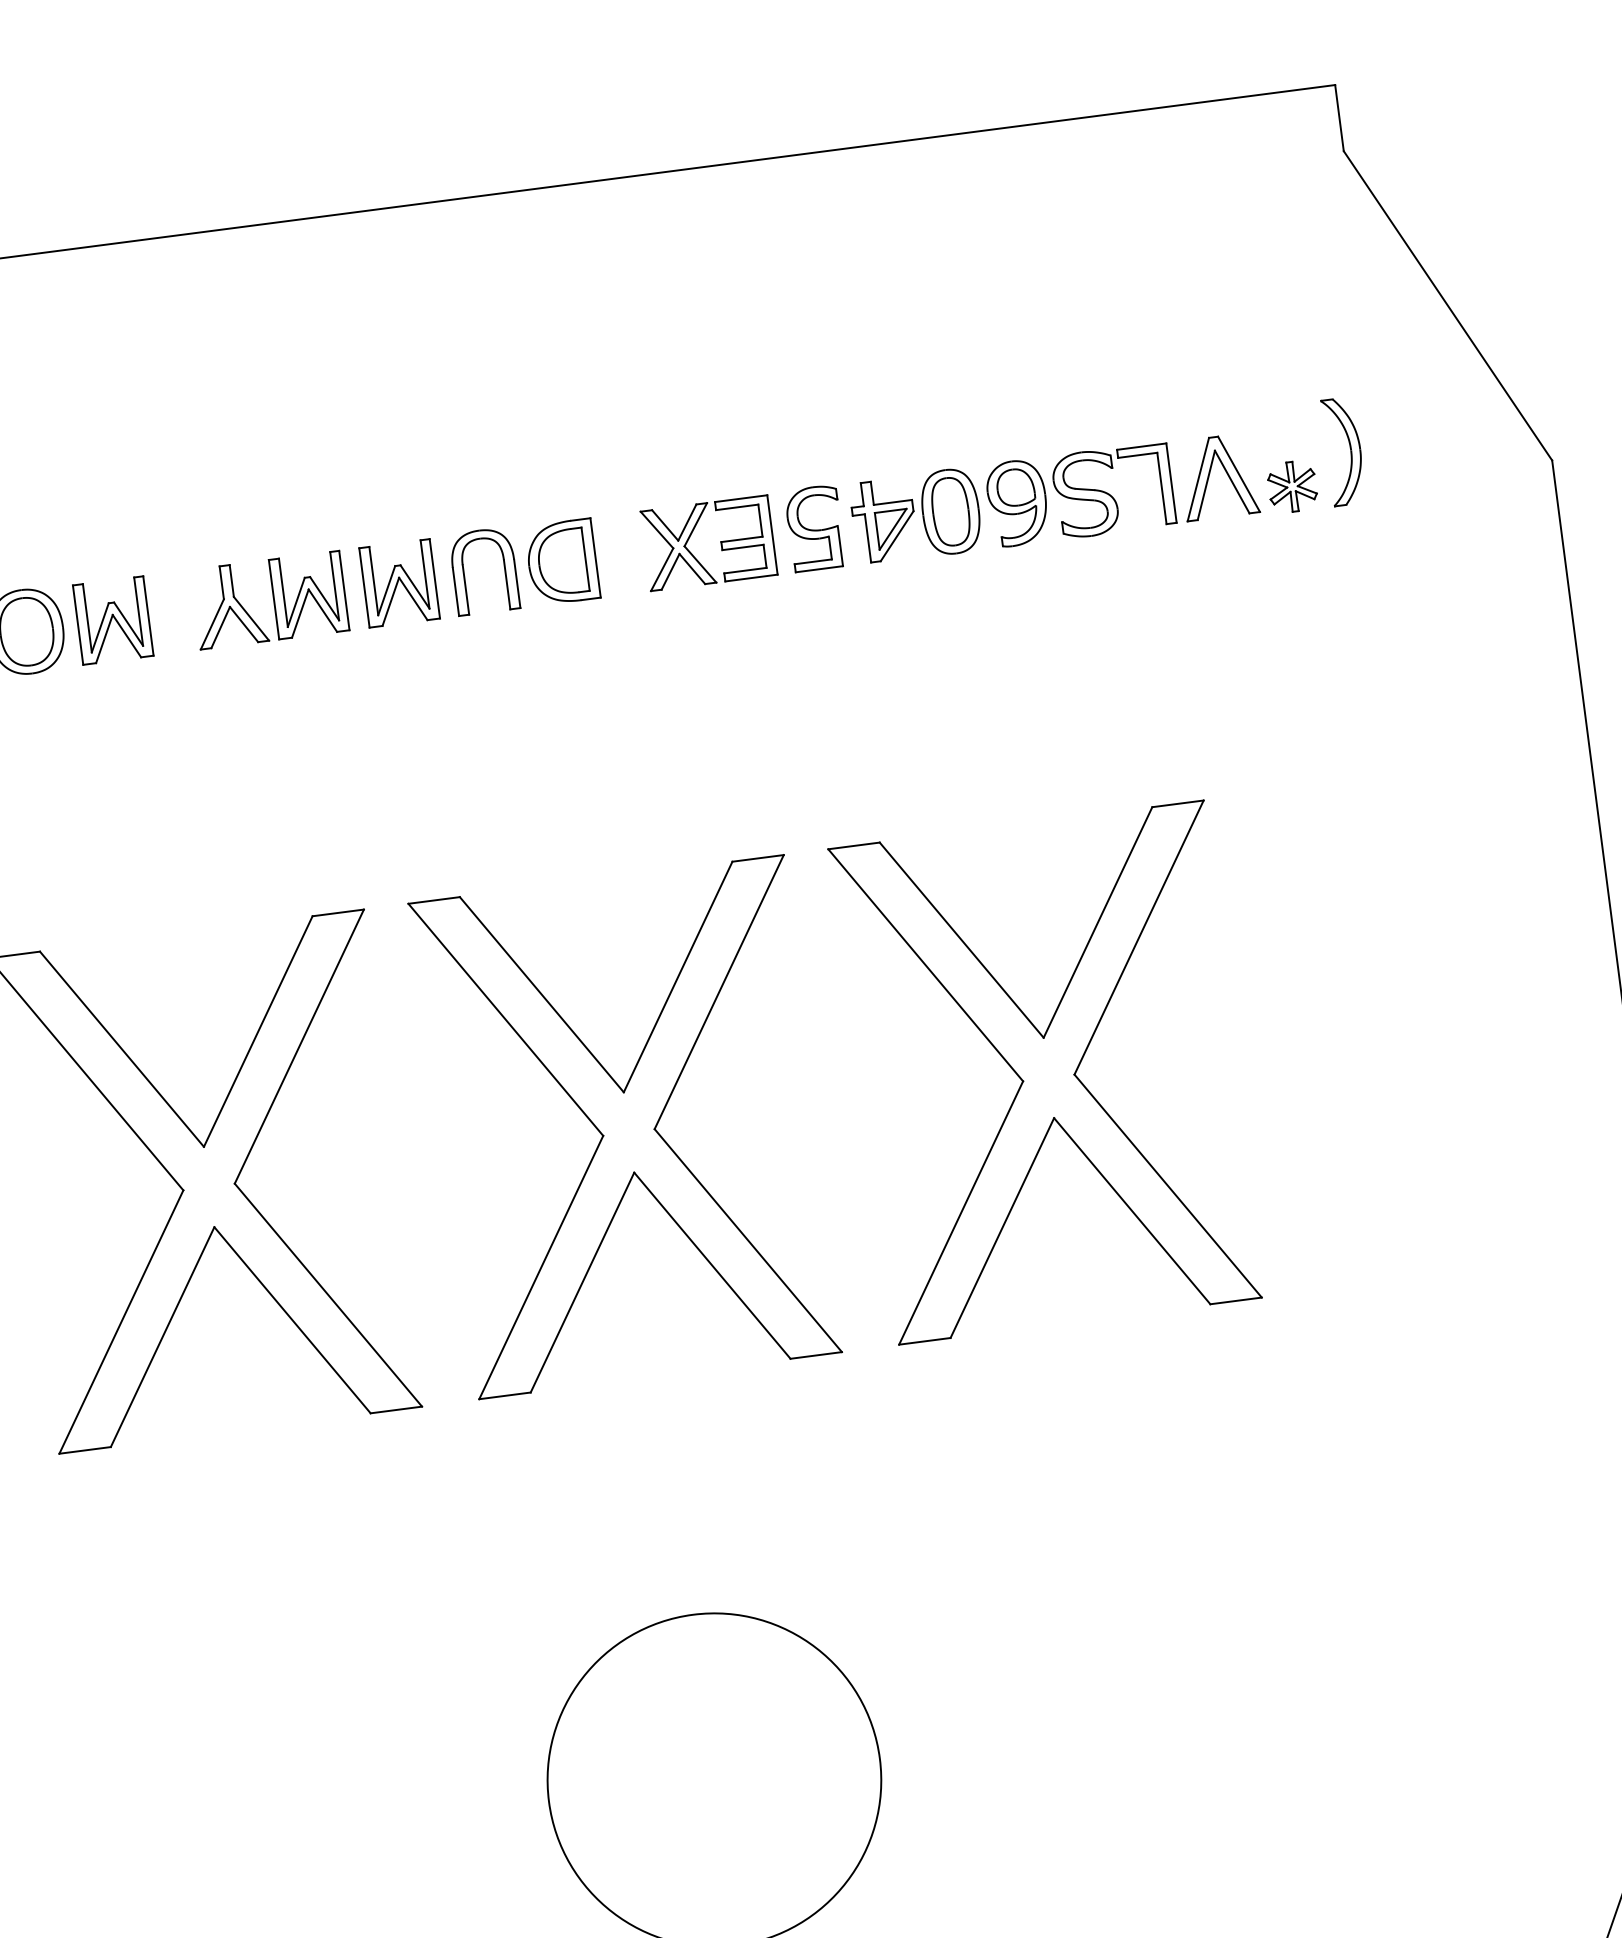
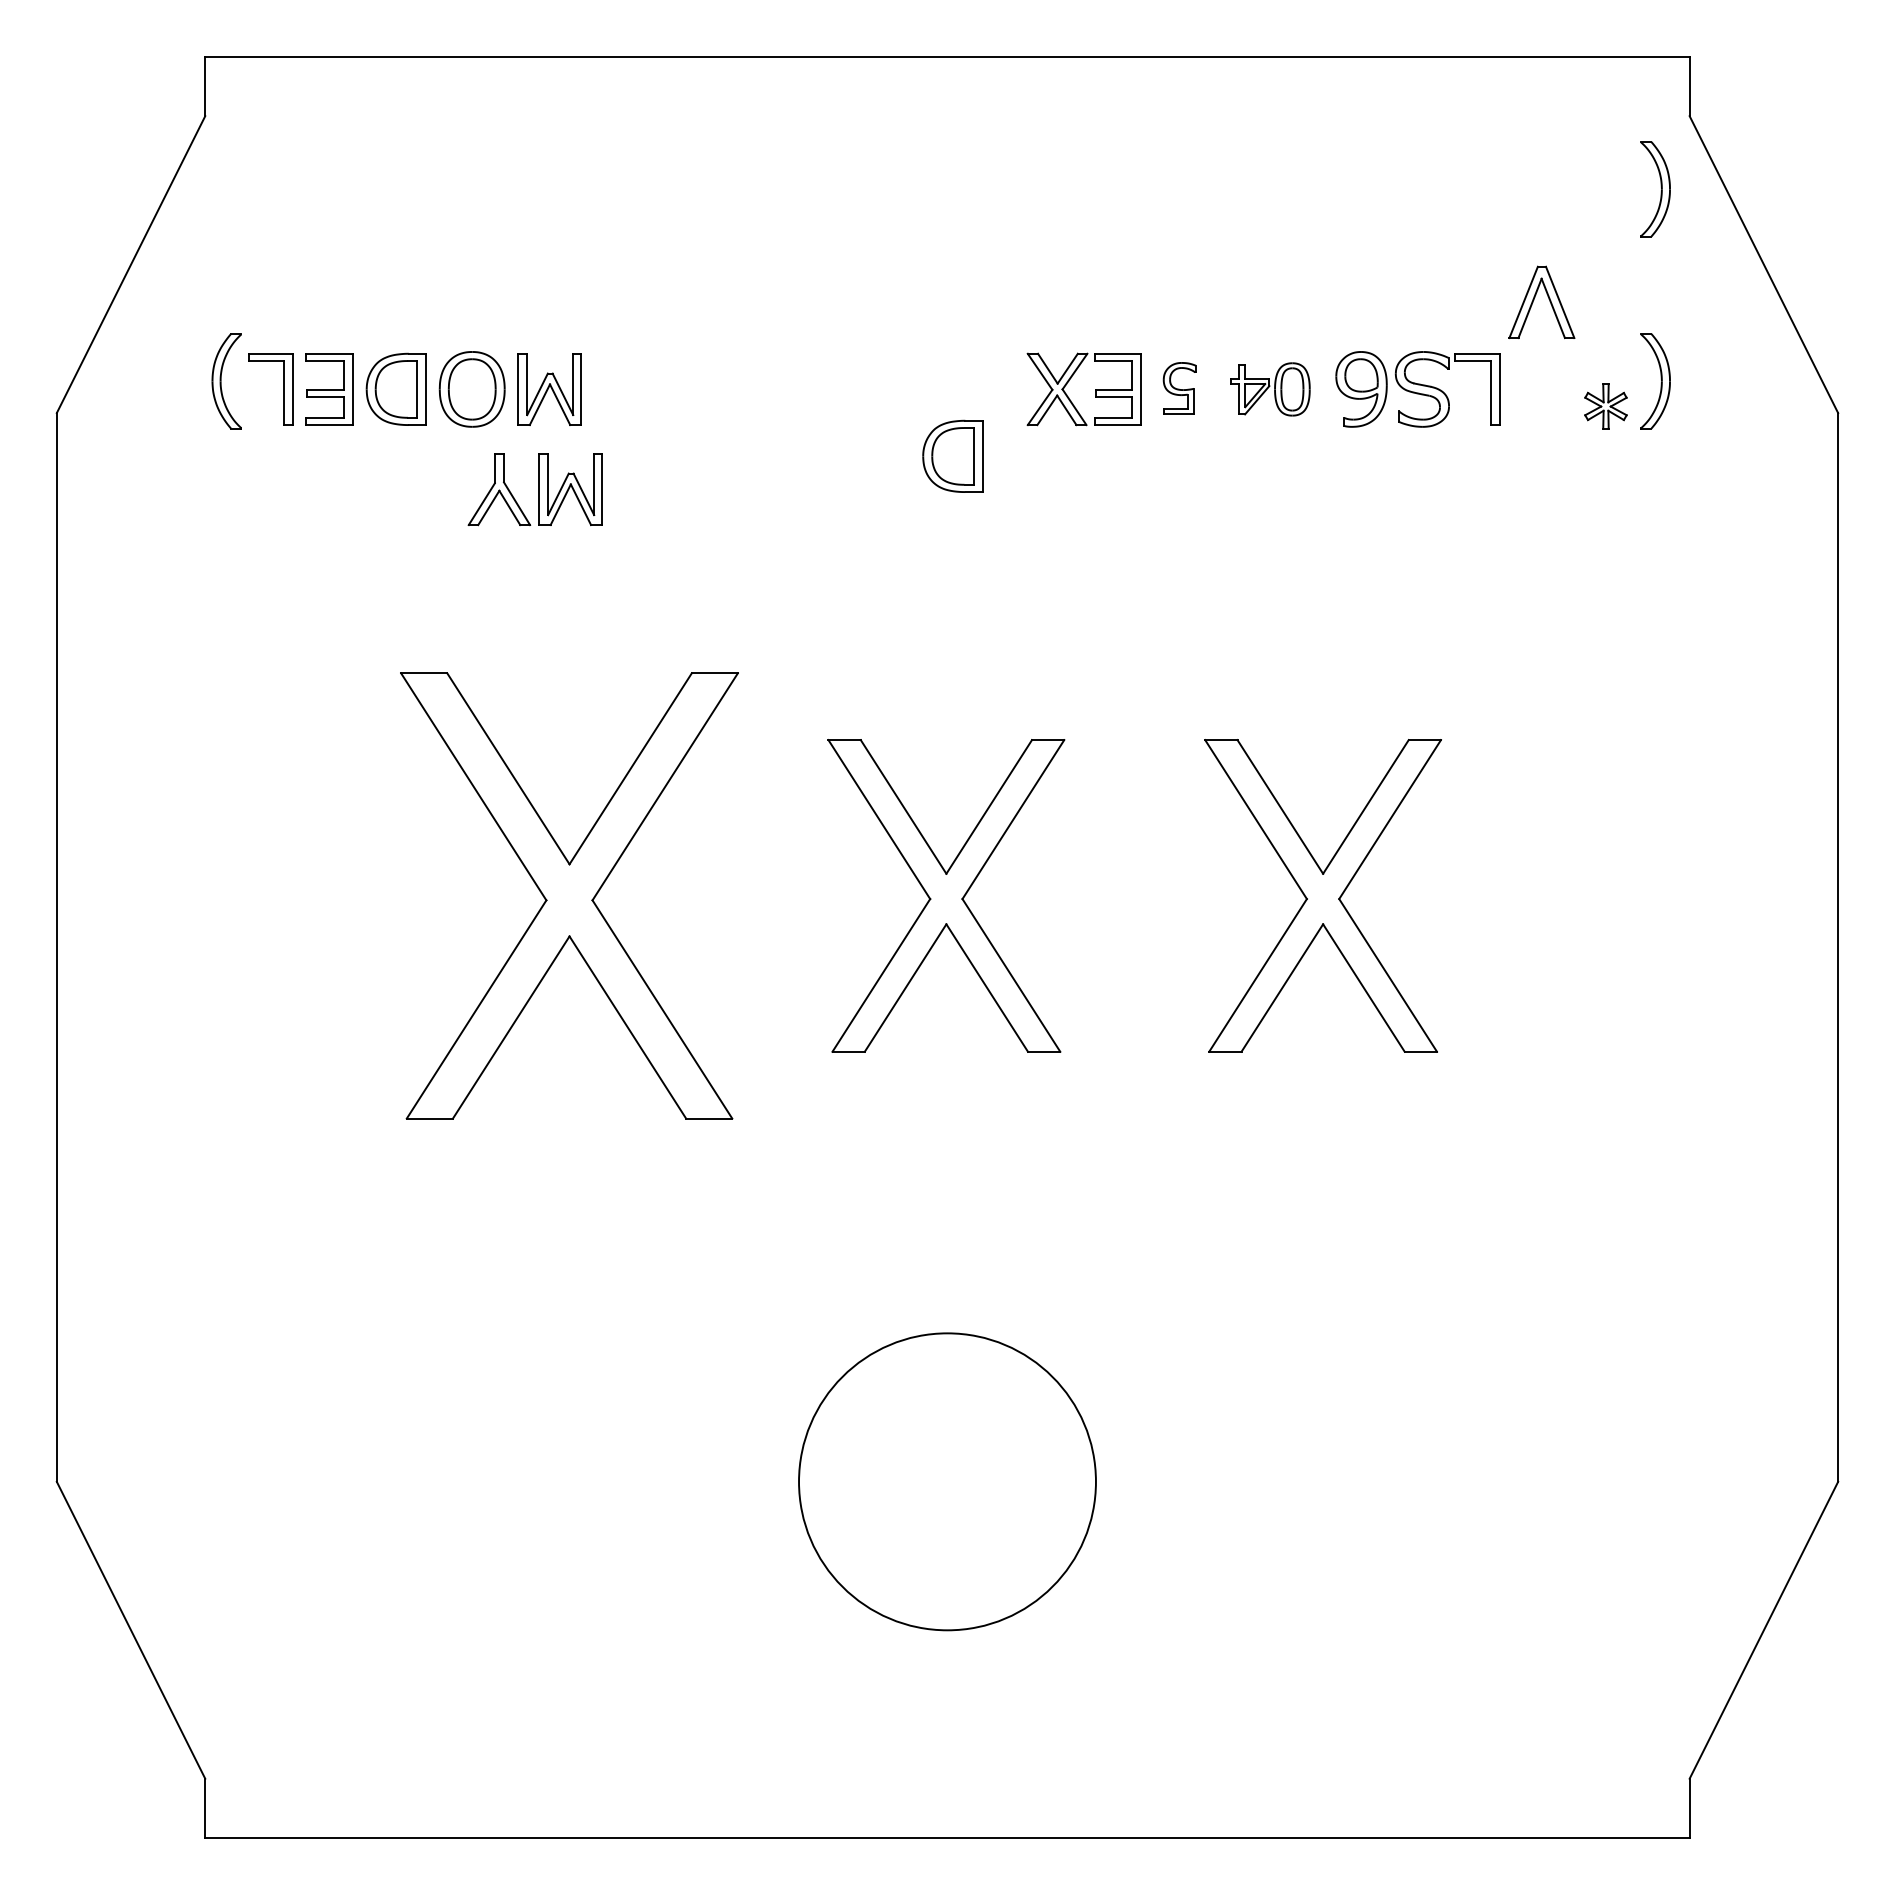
part: (1316, 237) -> (1655, 189), added
part: (1210, 475) -> (1534, 300), moved
part: (916, 516) -> (1270, 389), size x0.7
part: (814, 528) -> (1179, 388), size x0.7
part: (561, 561) -> (952, 455), moved
part: (464, 573) -> (865, 388), removed
part: (399, 583) -> (806, 389), removed
part: (268, 600) -> (534, 489), moved
part: (1047, 1072) -> (1322, 895), size x0.7
part: (628, 1127) -> (946, 895), size x0.7

